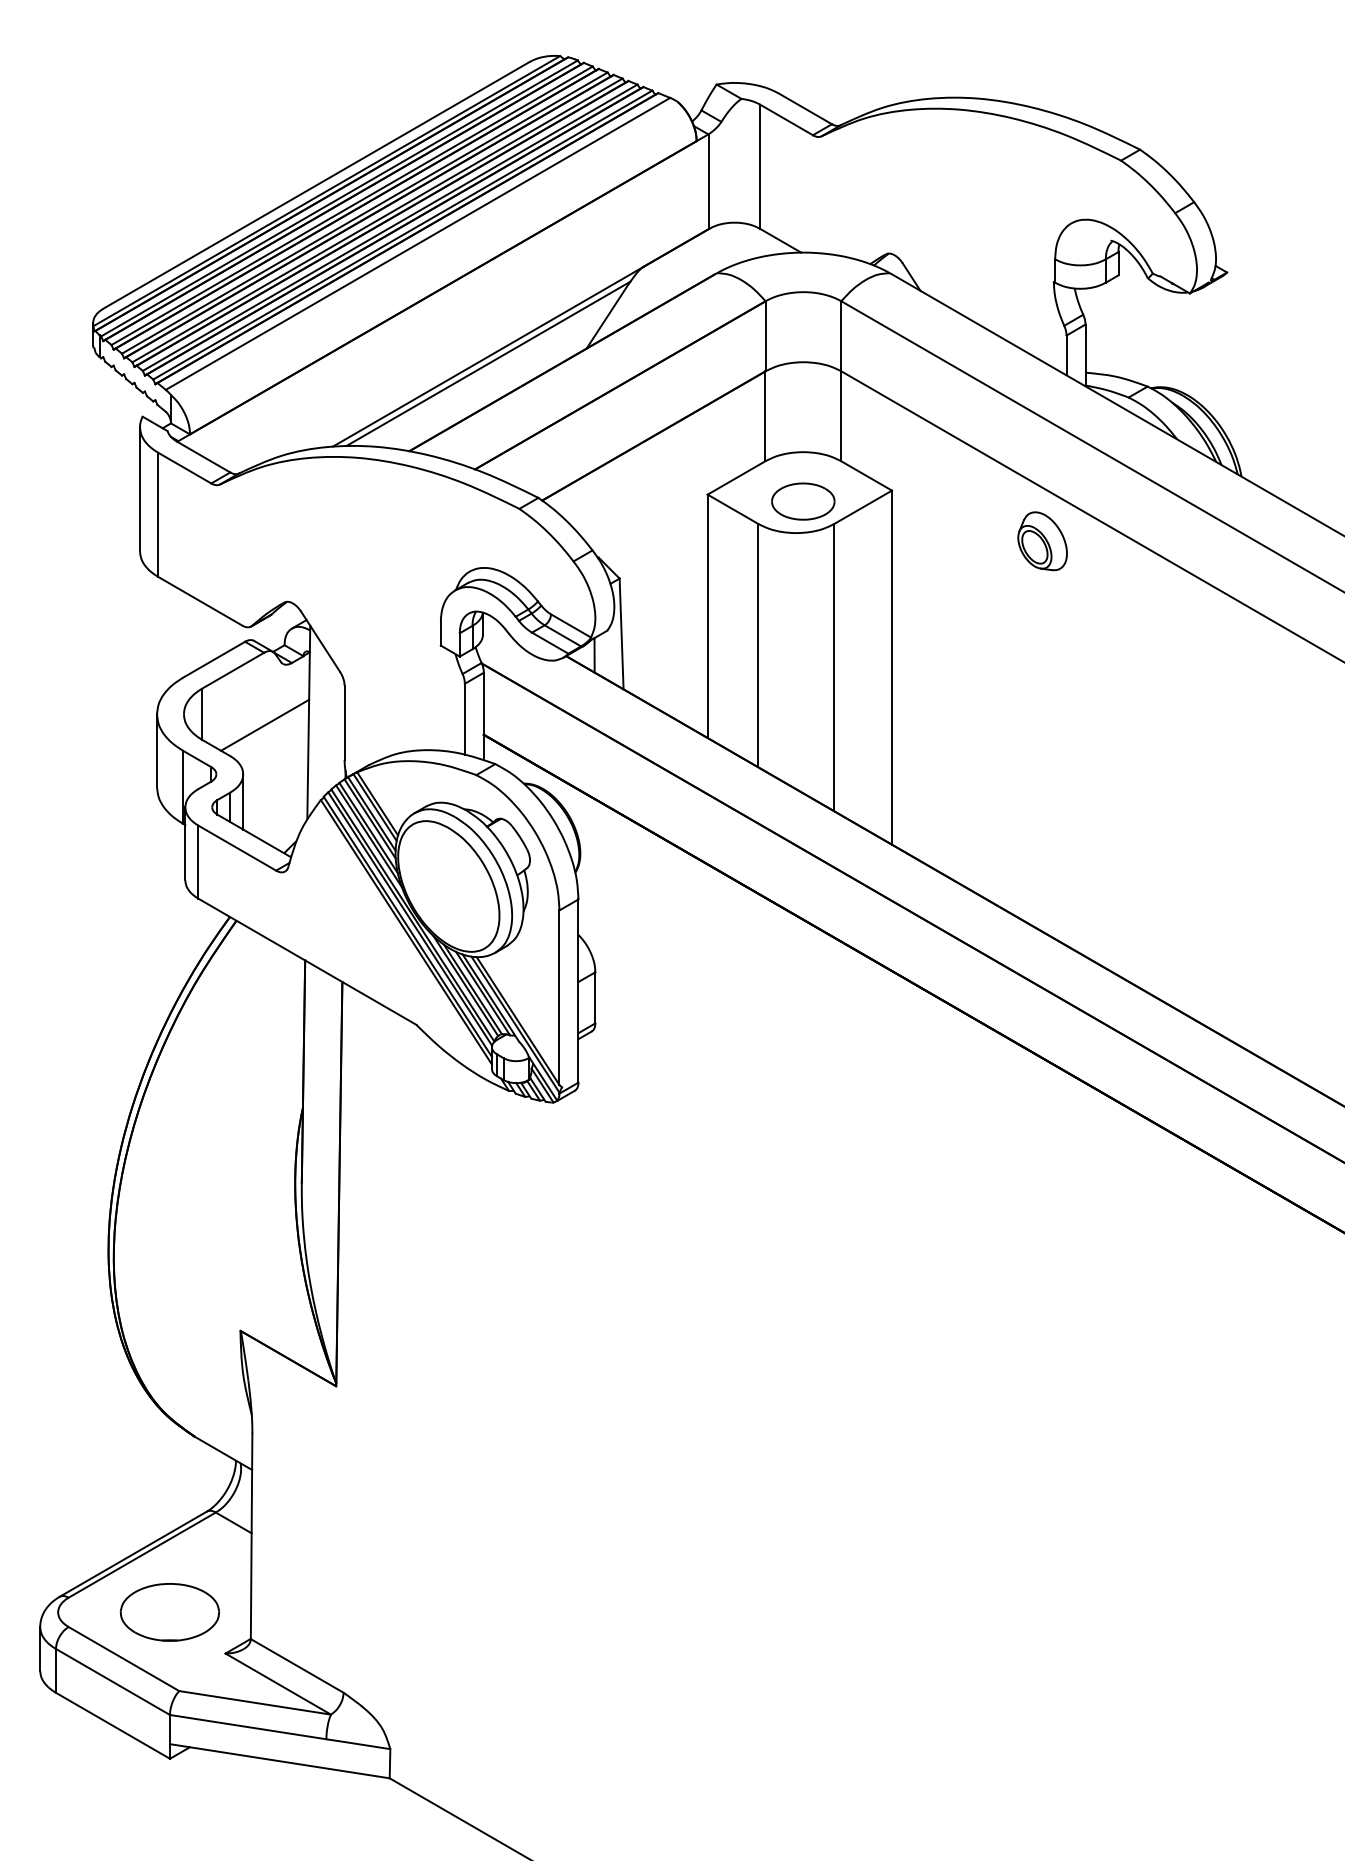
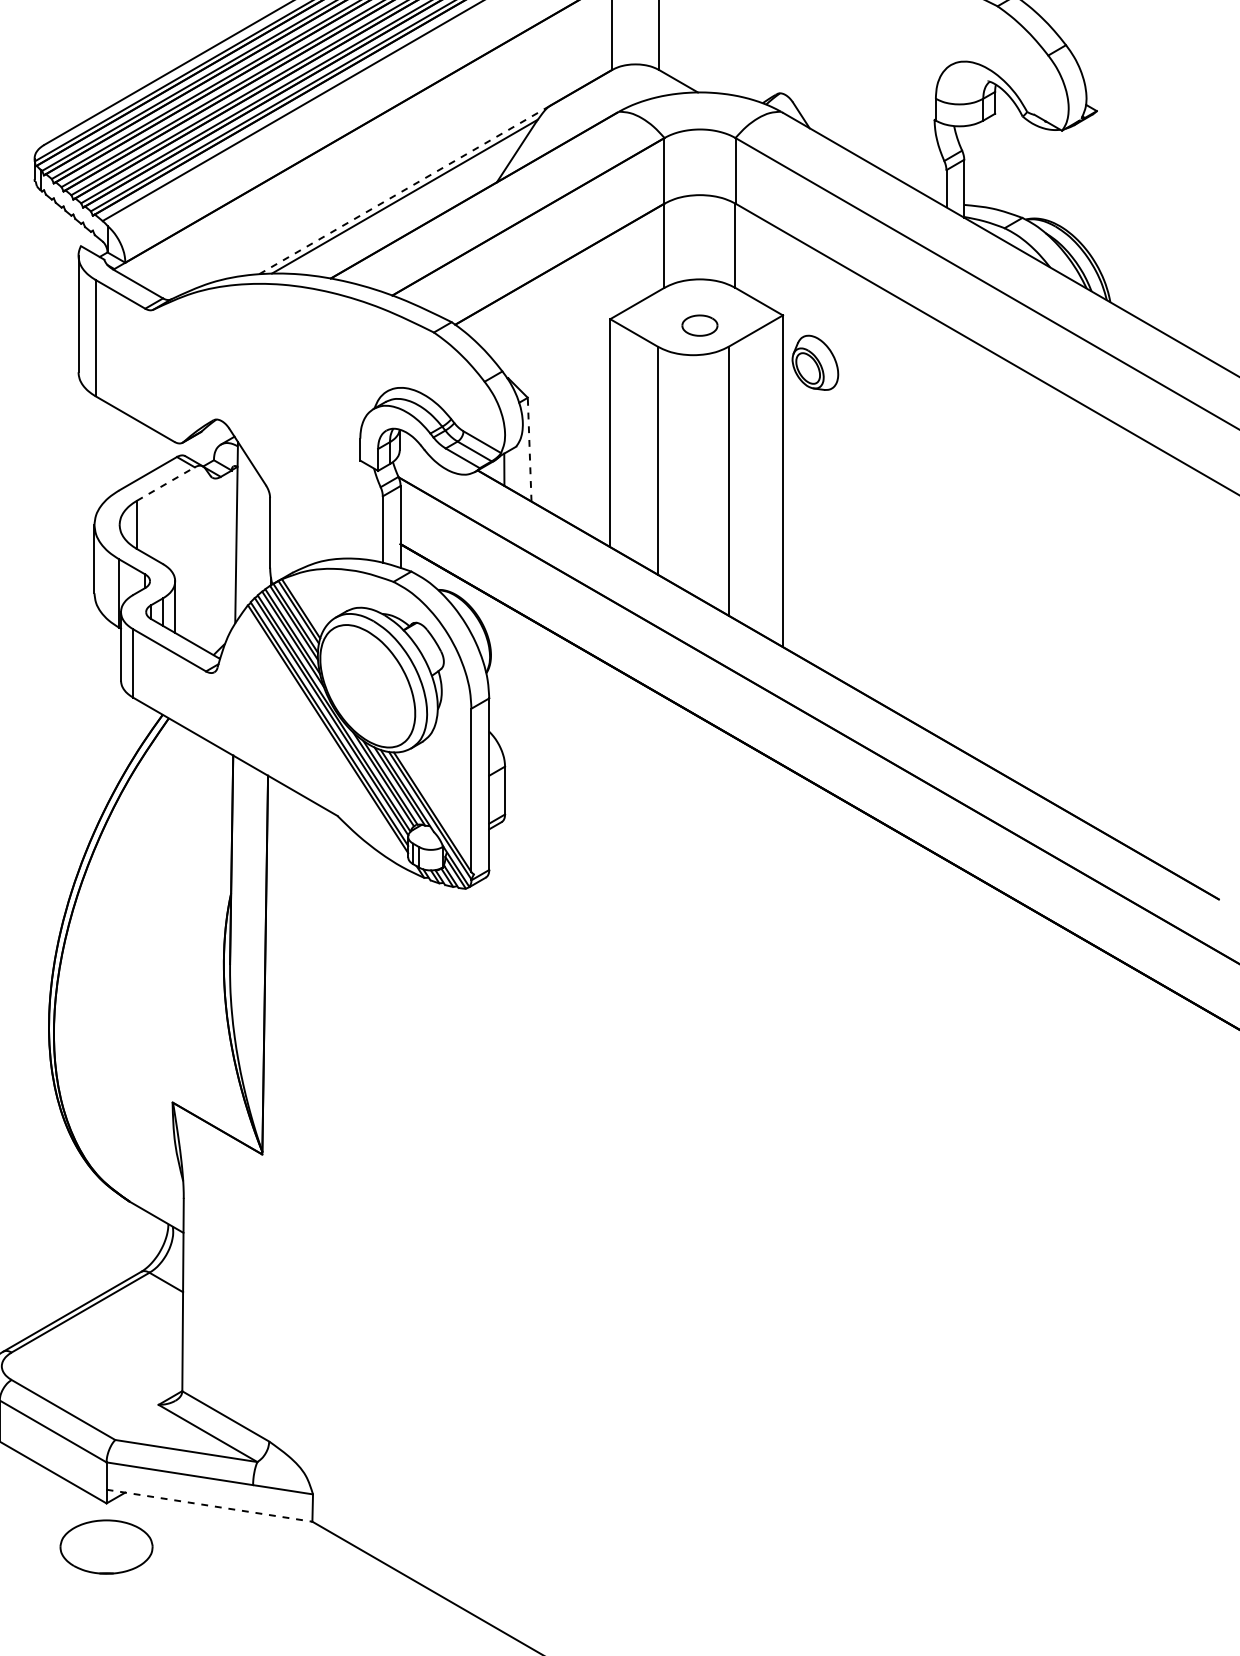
line: (488, 356) -> (404, 189), solid -> dashed
part: (803, 501) -> (700, 325), size x0.6
part: (1042, 541) -> (815, 363), moved
line: (621, 633) -> (529, 449), solid -> dashed
line: (233, 670) -> (166, 483), solid -> dashed
line: (265, 724) -> (196, 534), removed
part: (169, 1612) -> (106, 1547), moved
line: (280, 1761) -> (210, 1505), solid -> dashed

